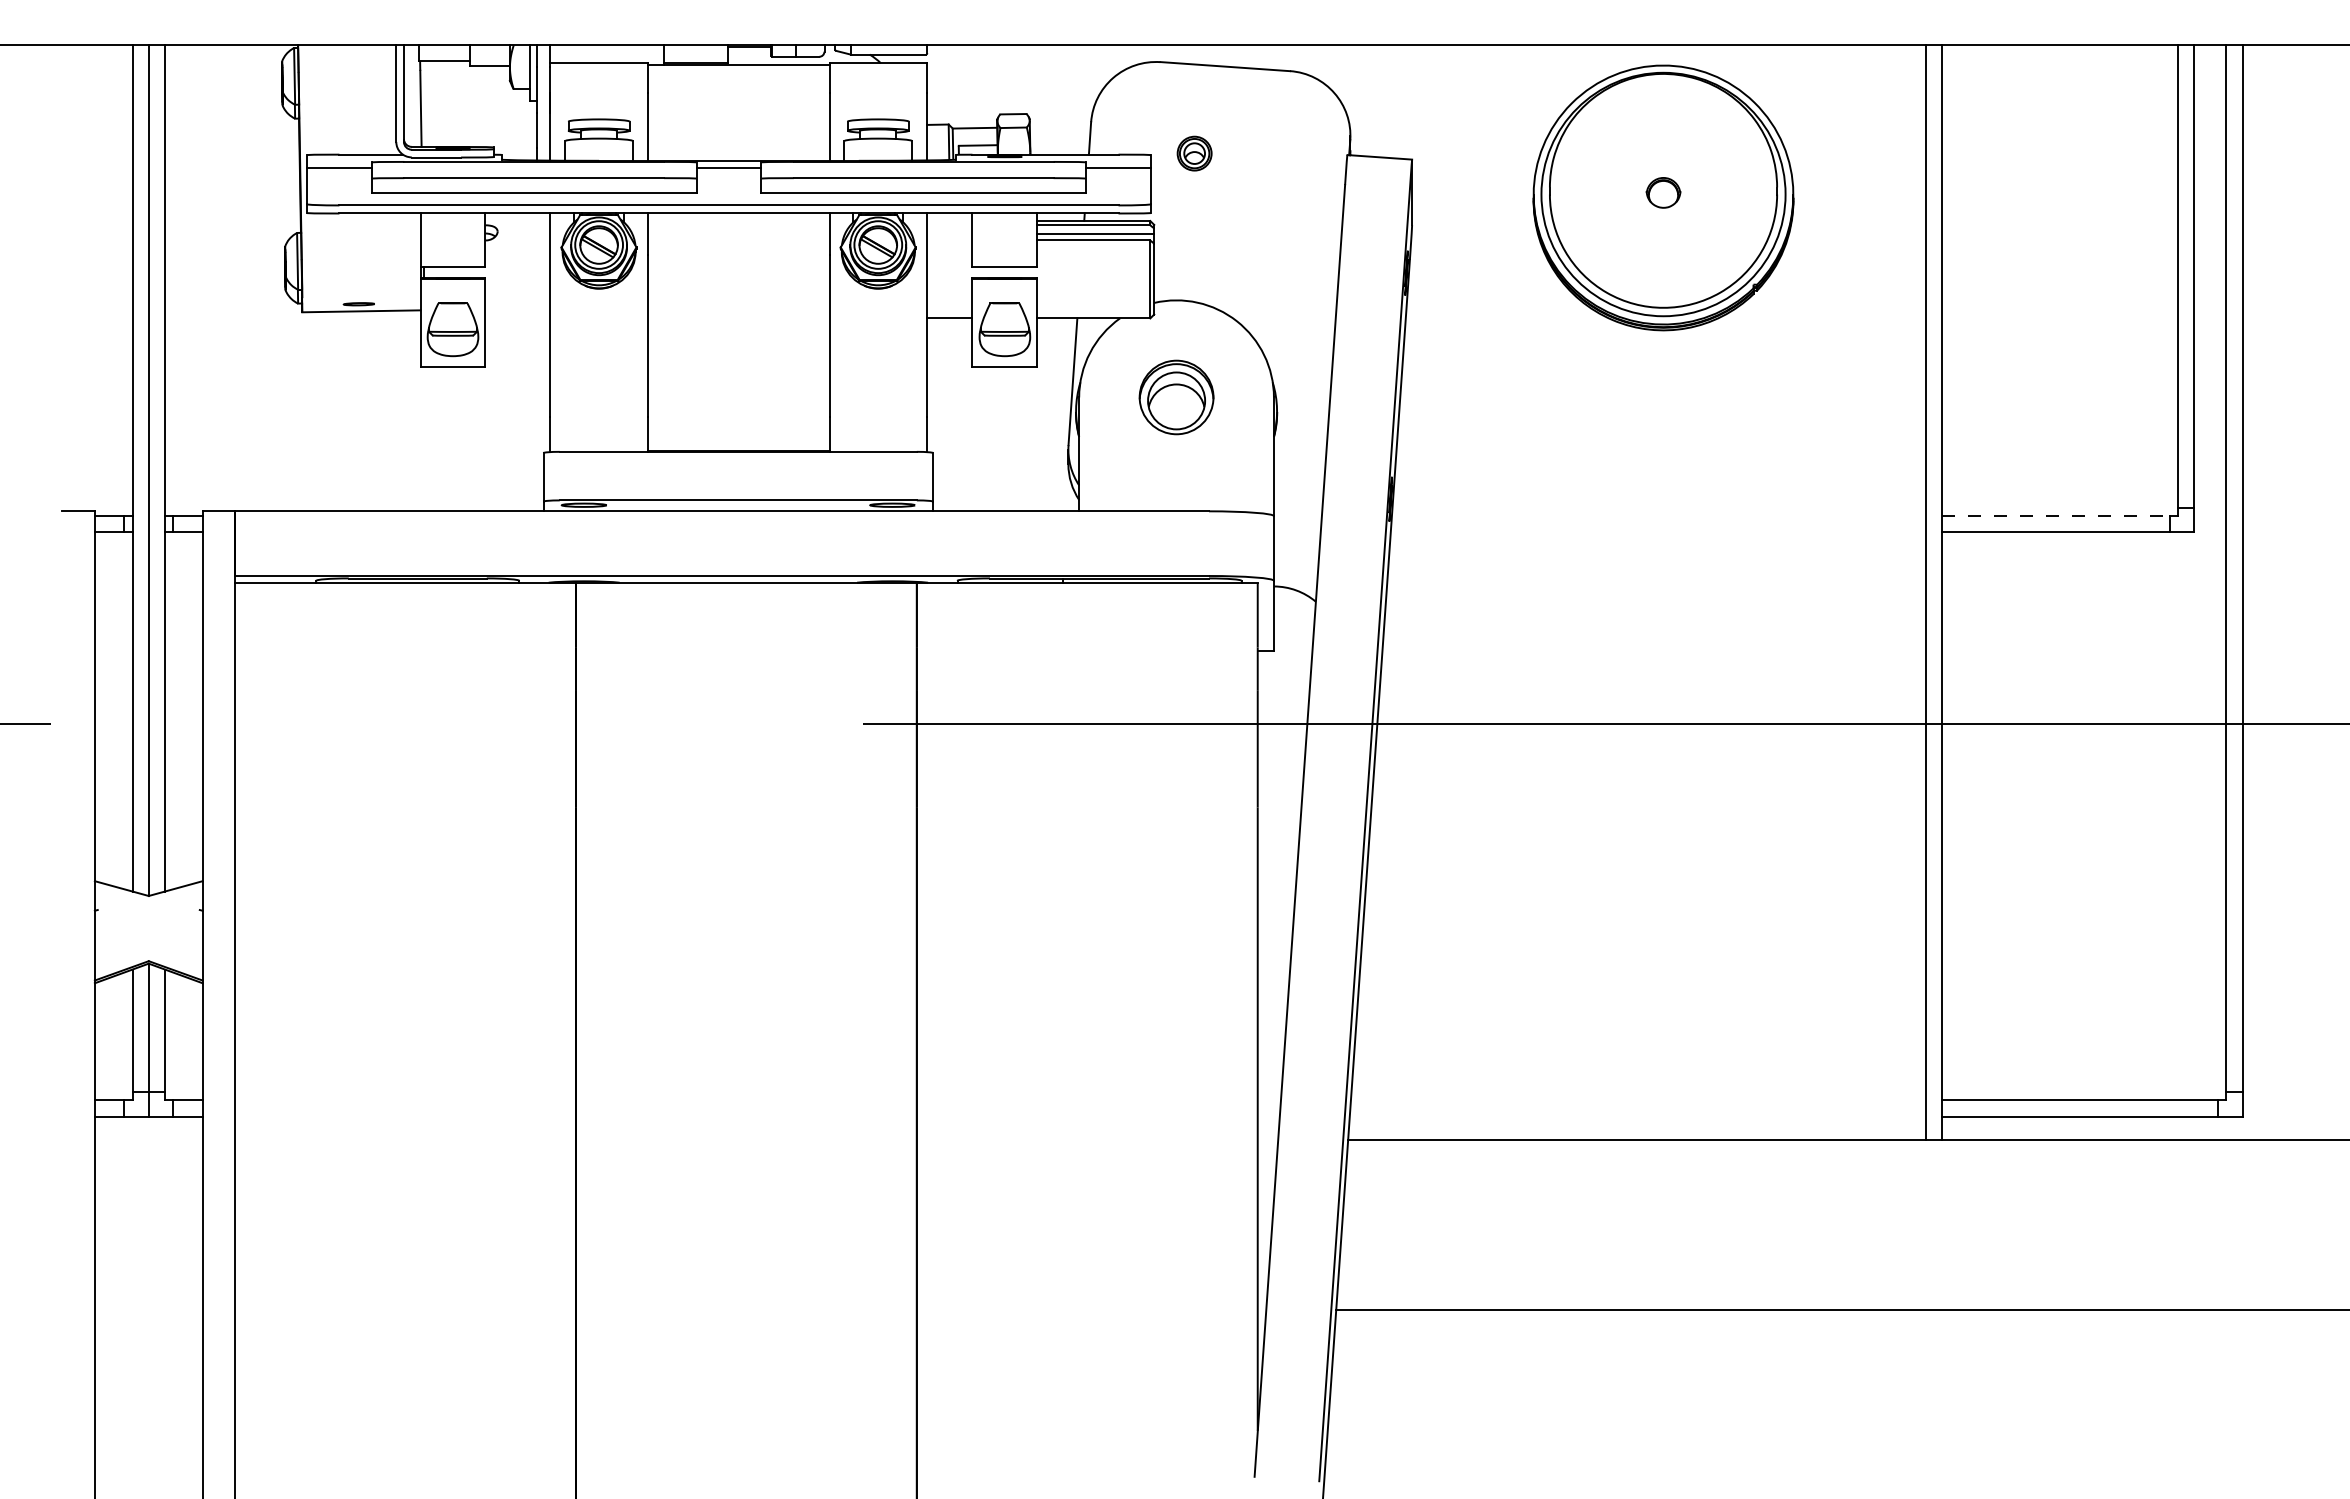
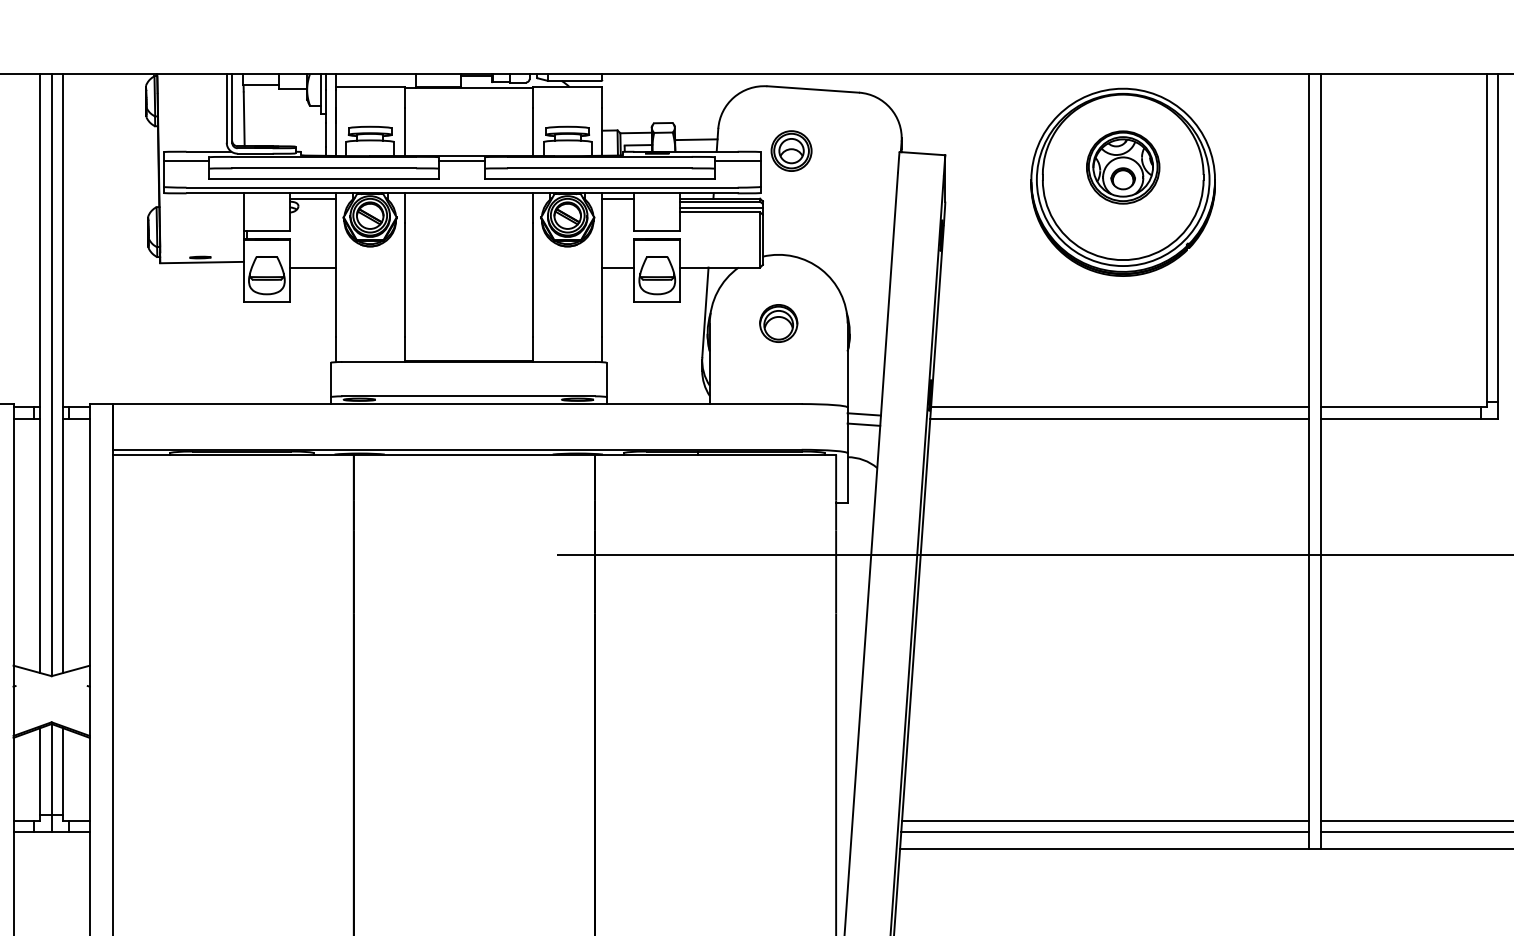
line: (1060, 137) -> (696, 139), added
part: (1194, 153) -> (791, 150), size x1.67
part: (1663, 176) -> (1123, 167), added
line: (517, 221) -> (312, 199), added
line: (949, 221) -> (618, 199), added
line: (517, 318) -> (312, 267), added
part: (1176, 397) -> (778, 323), size x0.71
line: (1658, 516) -> (1119, 407), added
line: (2056, 516) -> (1401, 407), dashed -> solid
line: (1297, 525) -> (864, 414), added
line: (1658, 532) -> (1119, 419), added
line: (1296, 540) -> (863, 424), added
line: (1638, 1100) -> (1105, 820), added
line: (1637, 1116) -> (1104, 832), added

